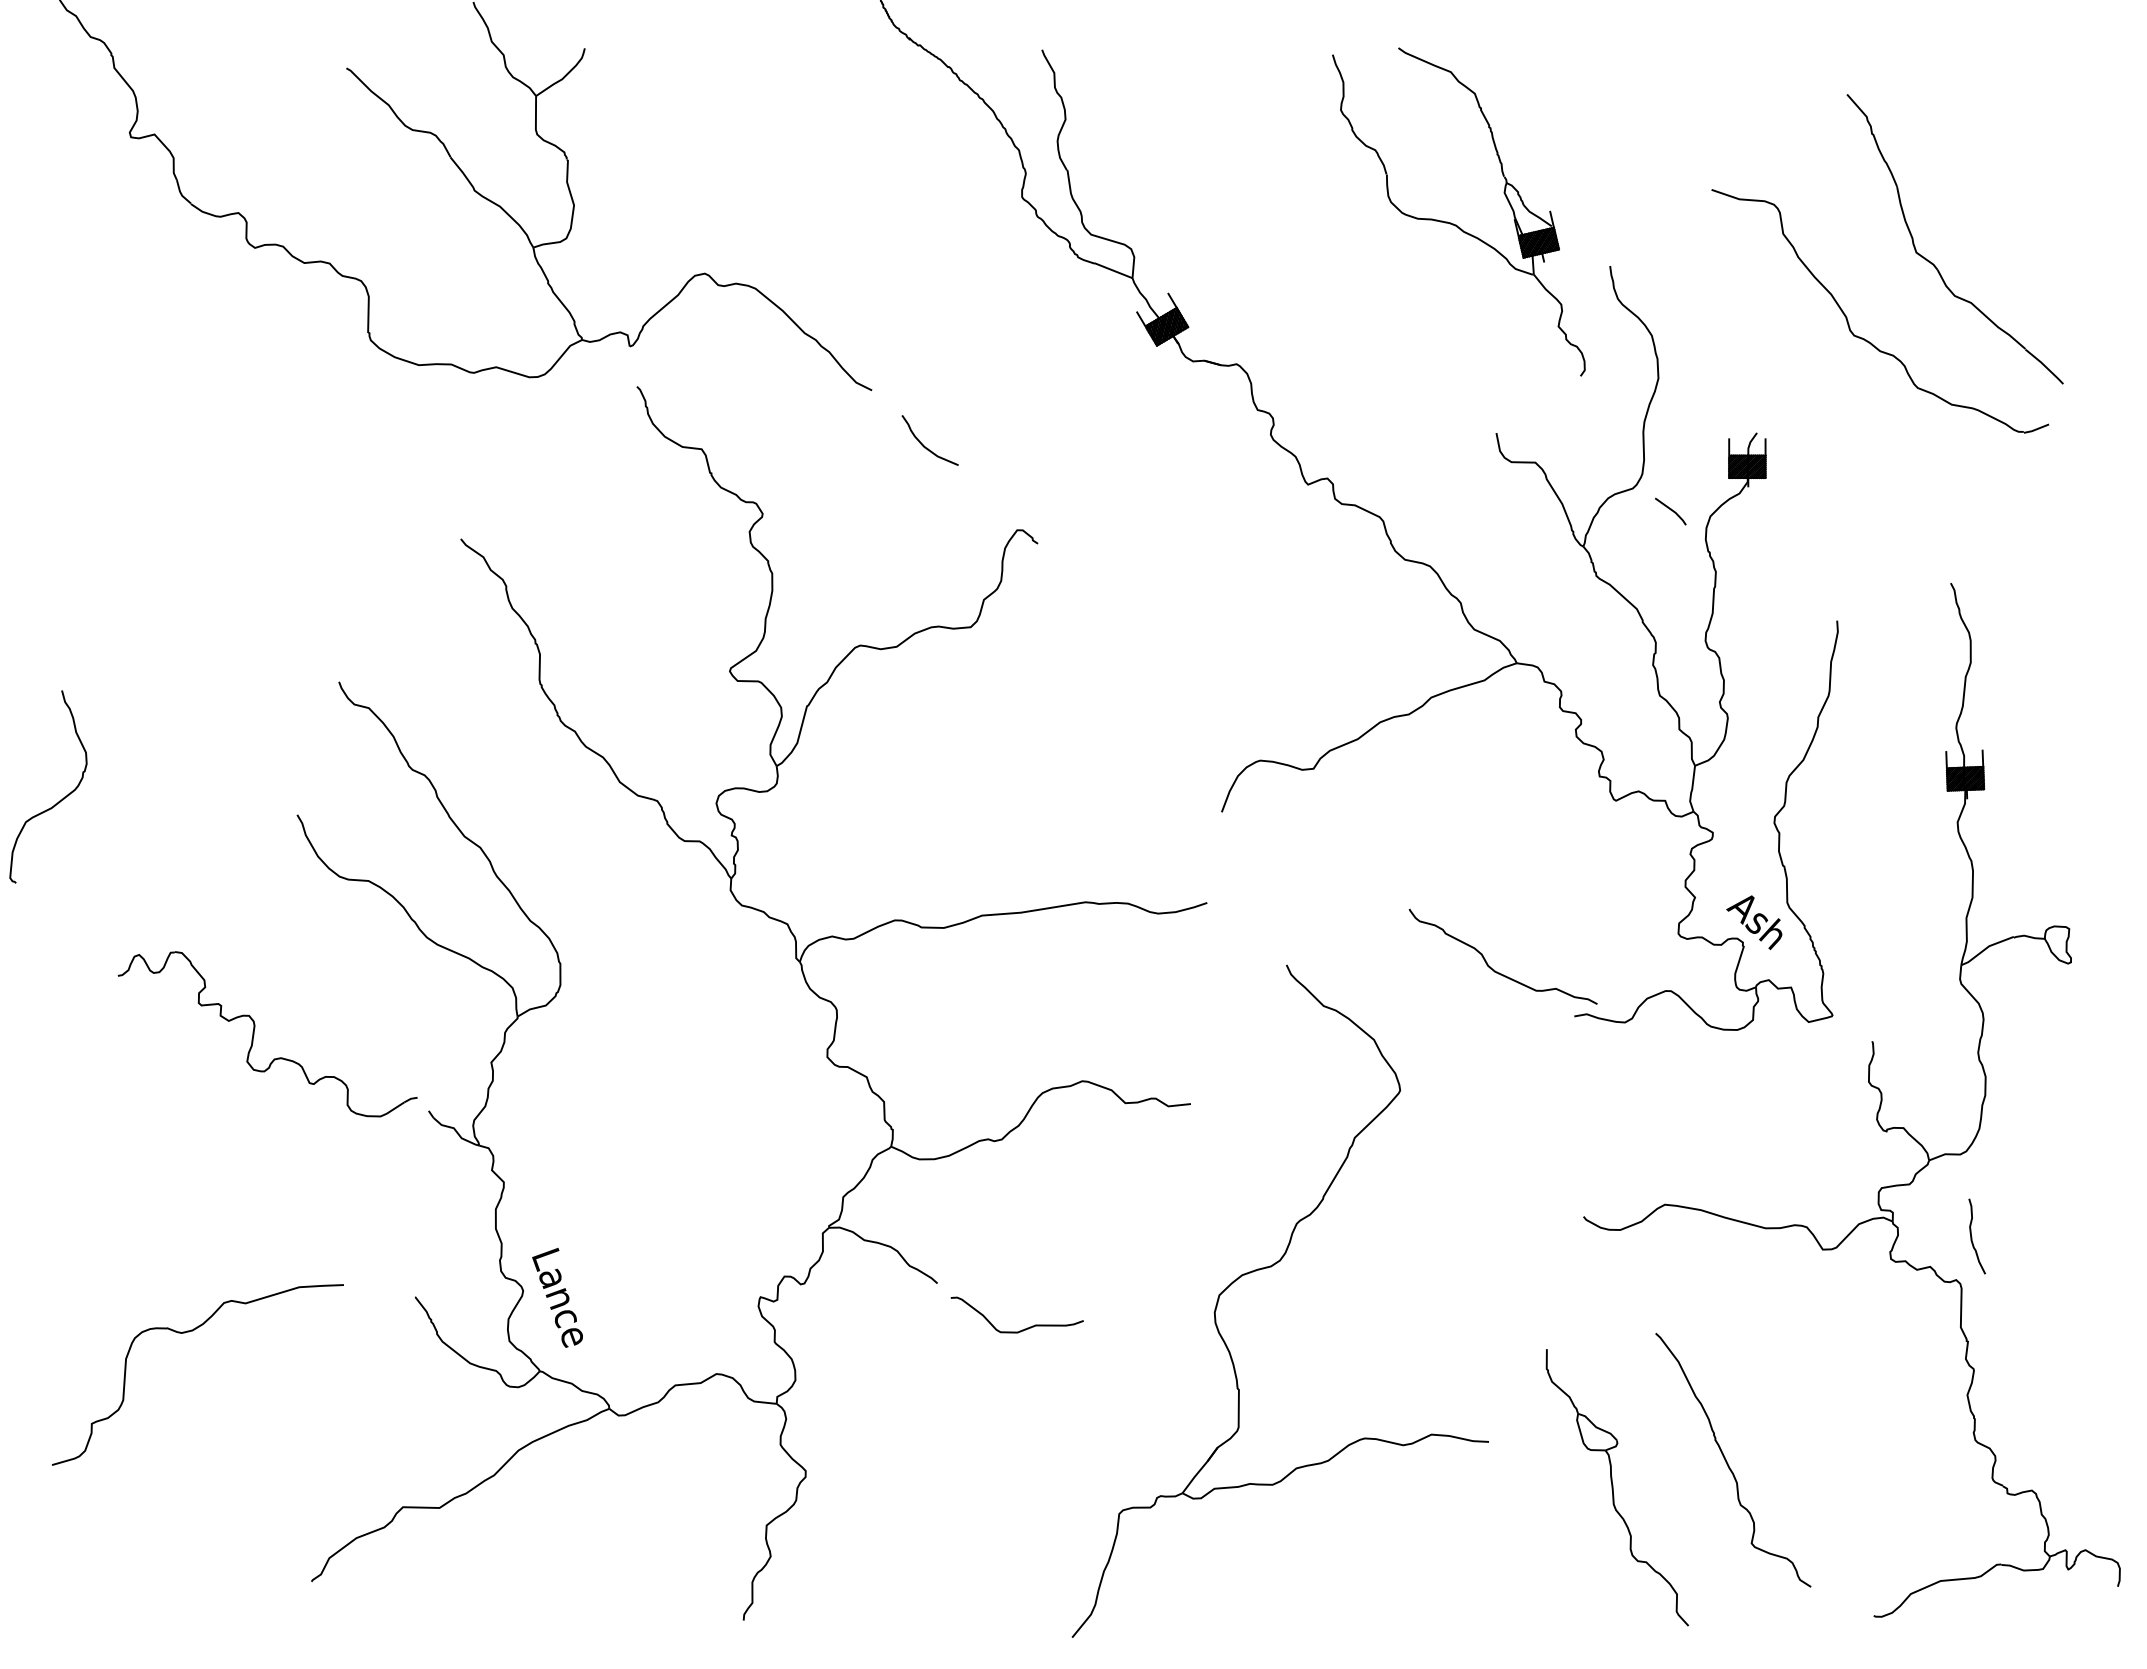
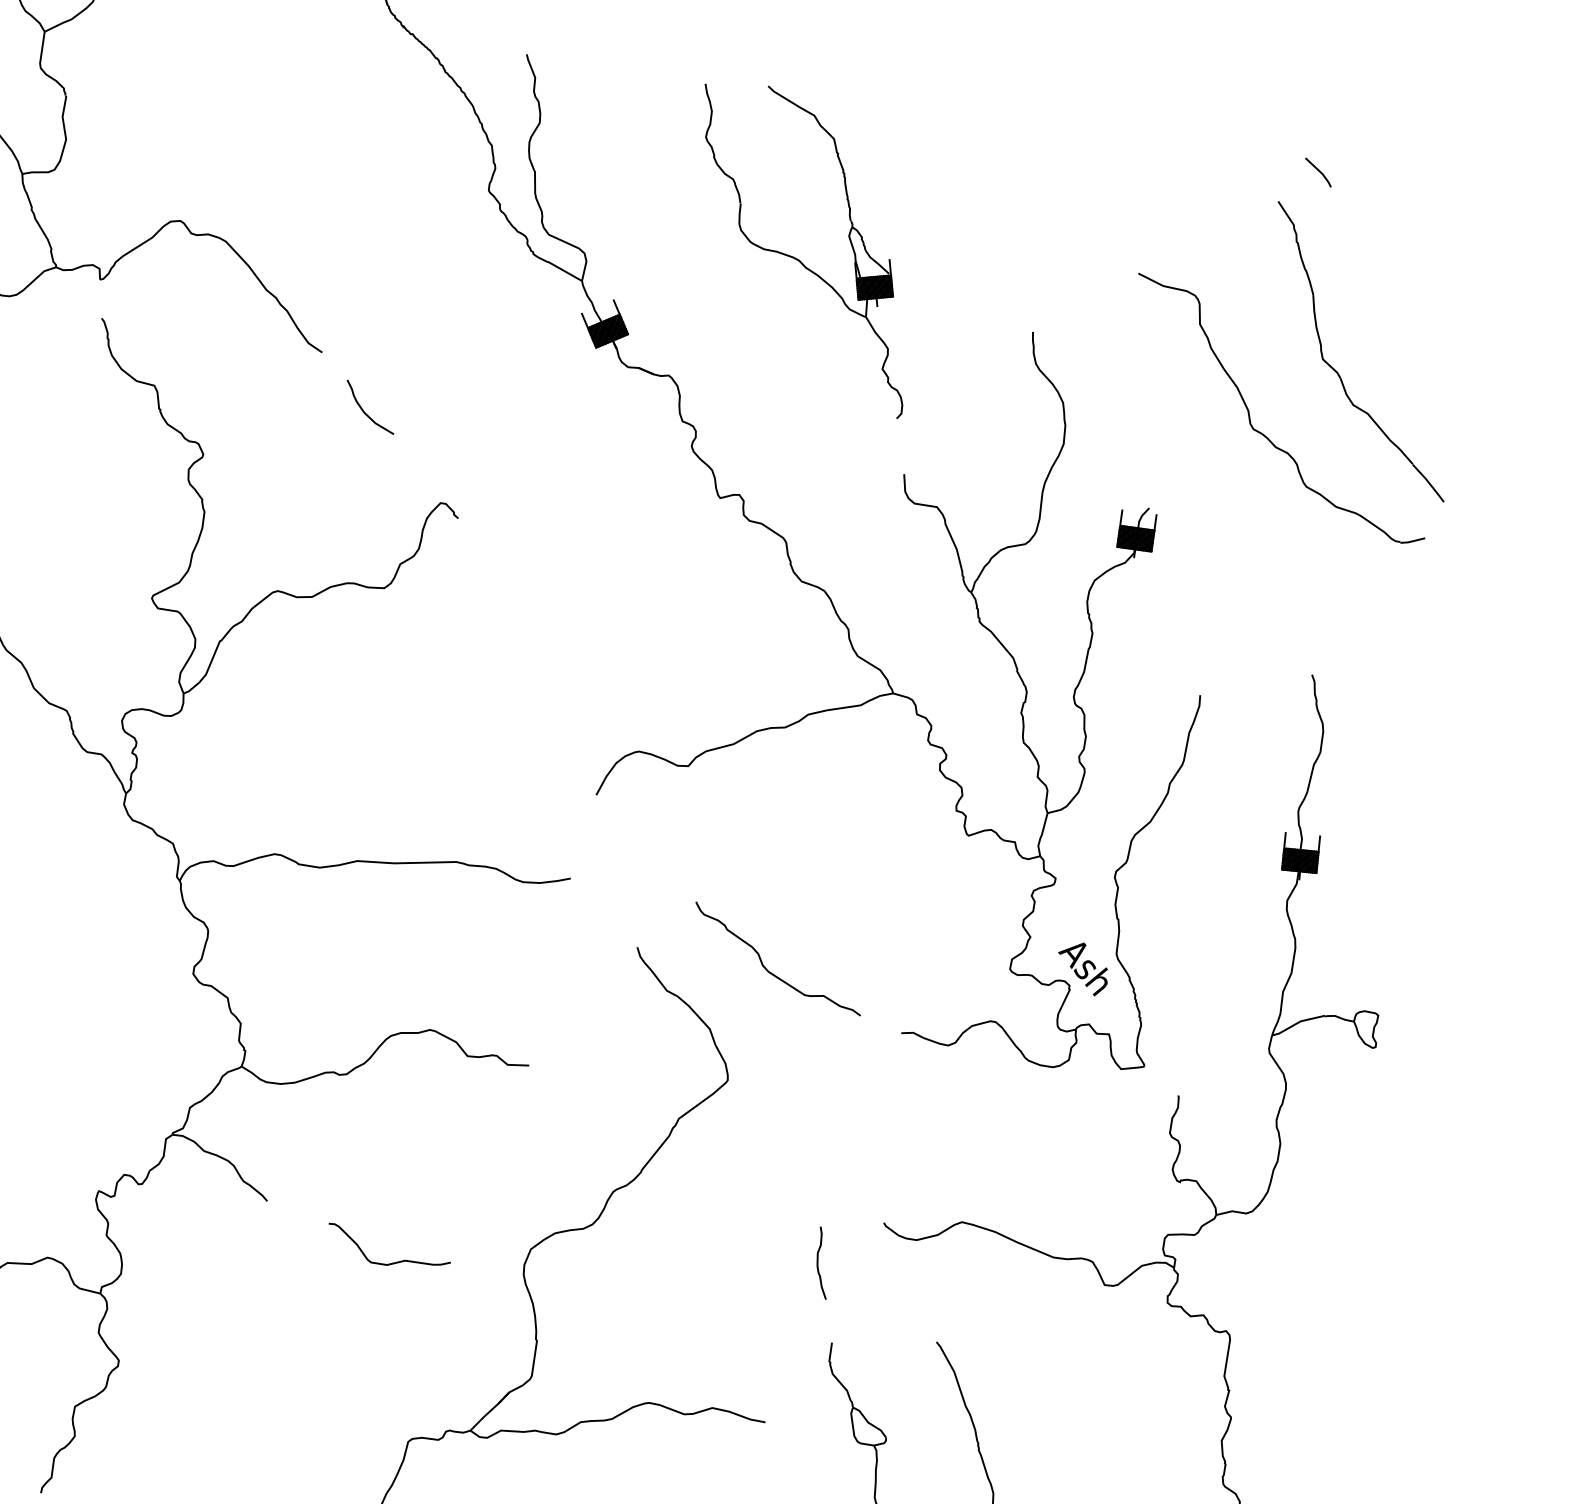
part: (1453, 223) -> (797, 258), moved
line: (1670, 510) -> (1318, 171), moved
curve: (1494, 969) -> (768, 969), moved
curve: (1972, 1236) -> (818, 1262), moved
curve: (1024, 1328) -> (394, 1262), moved

